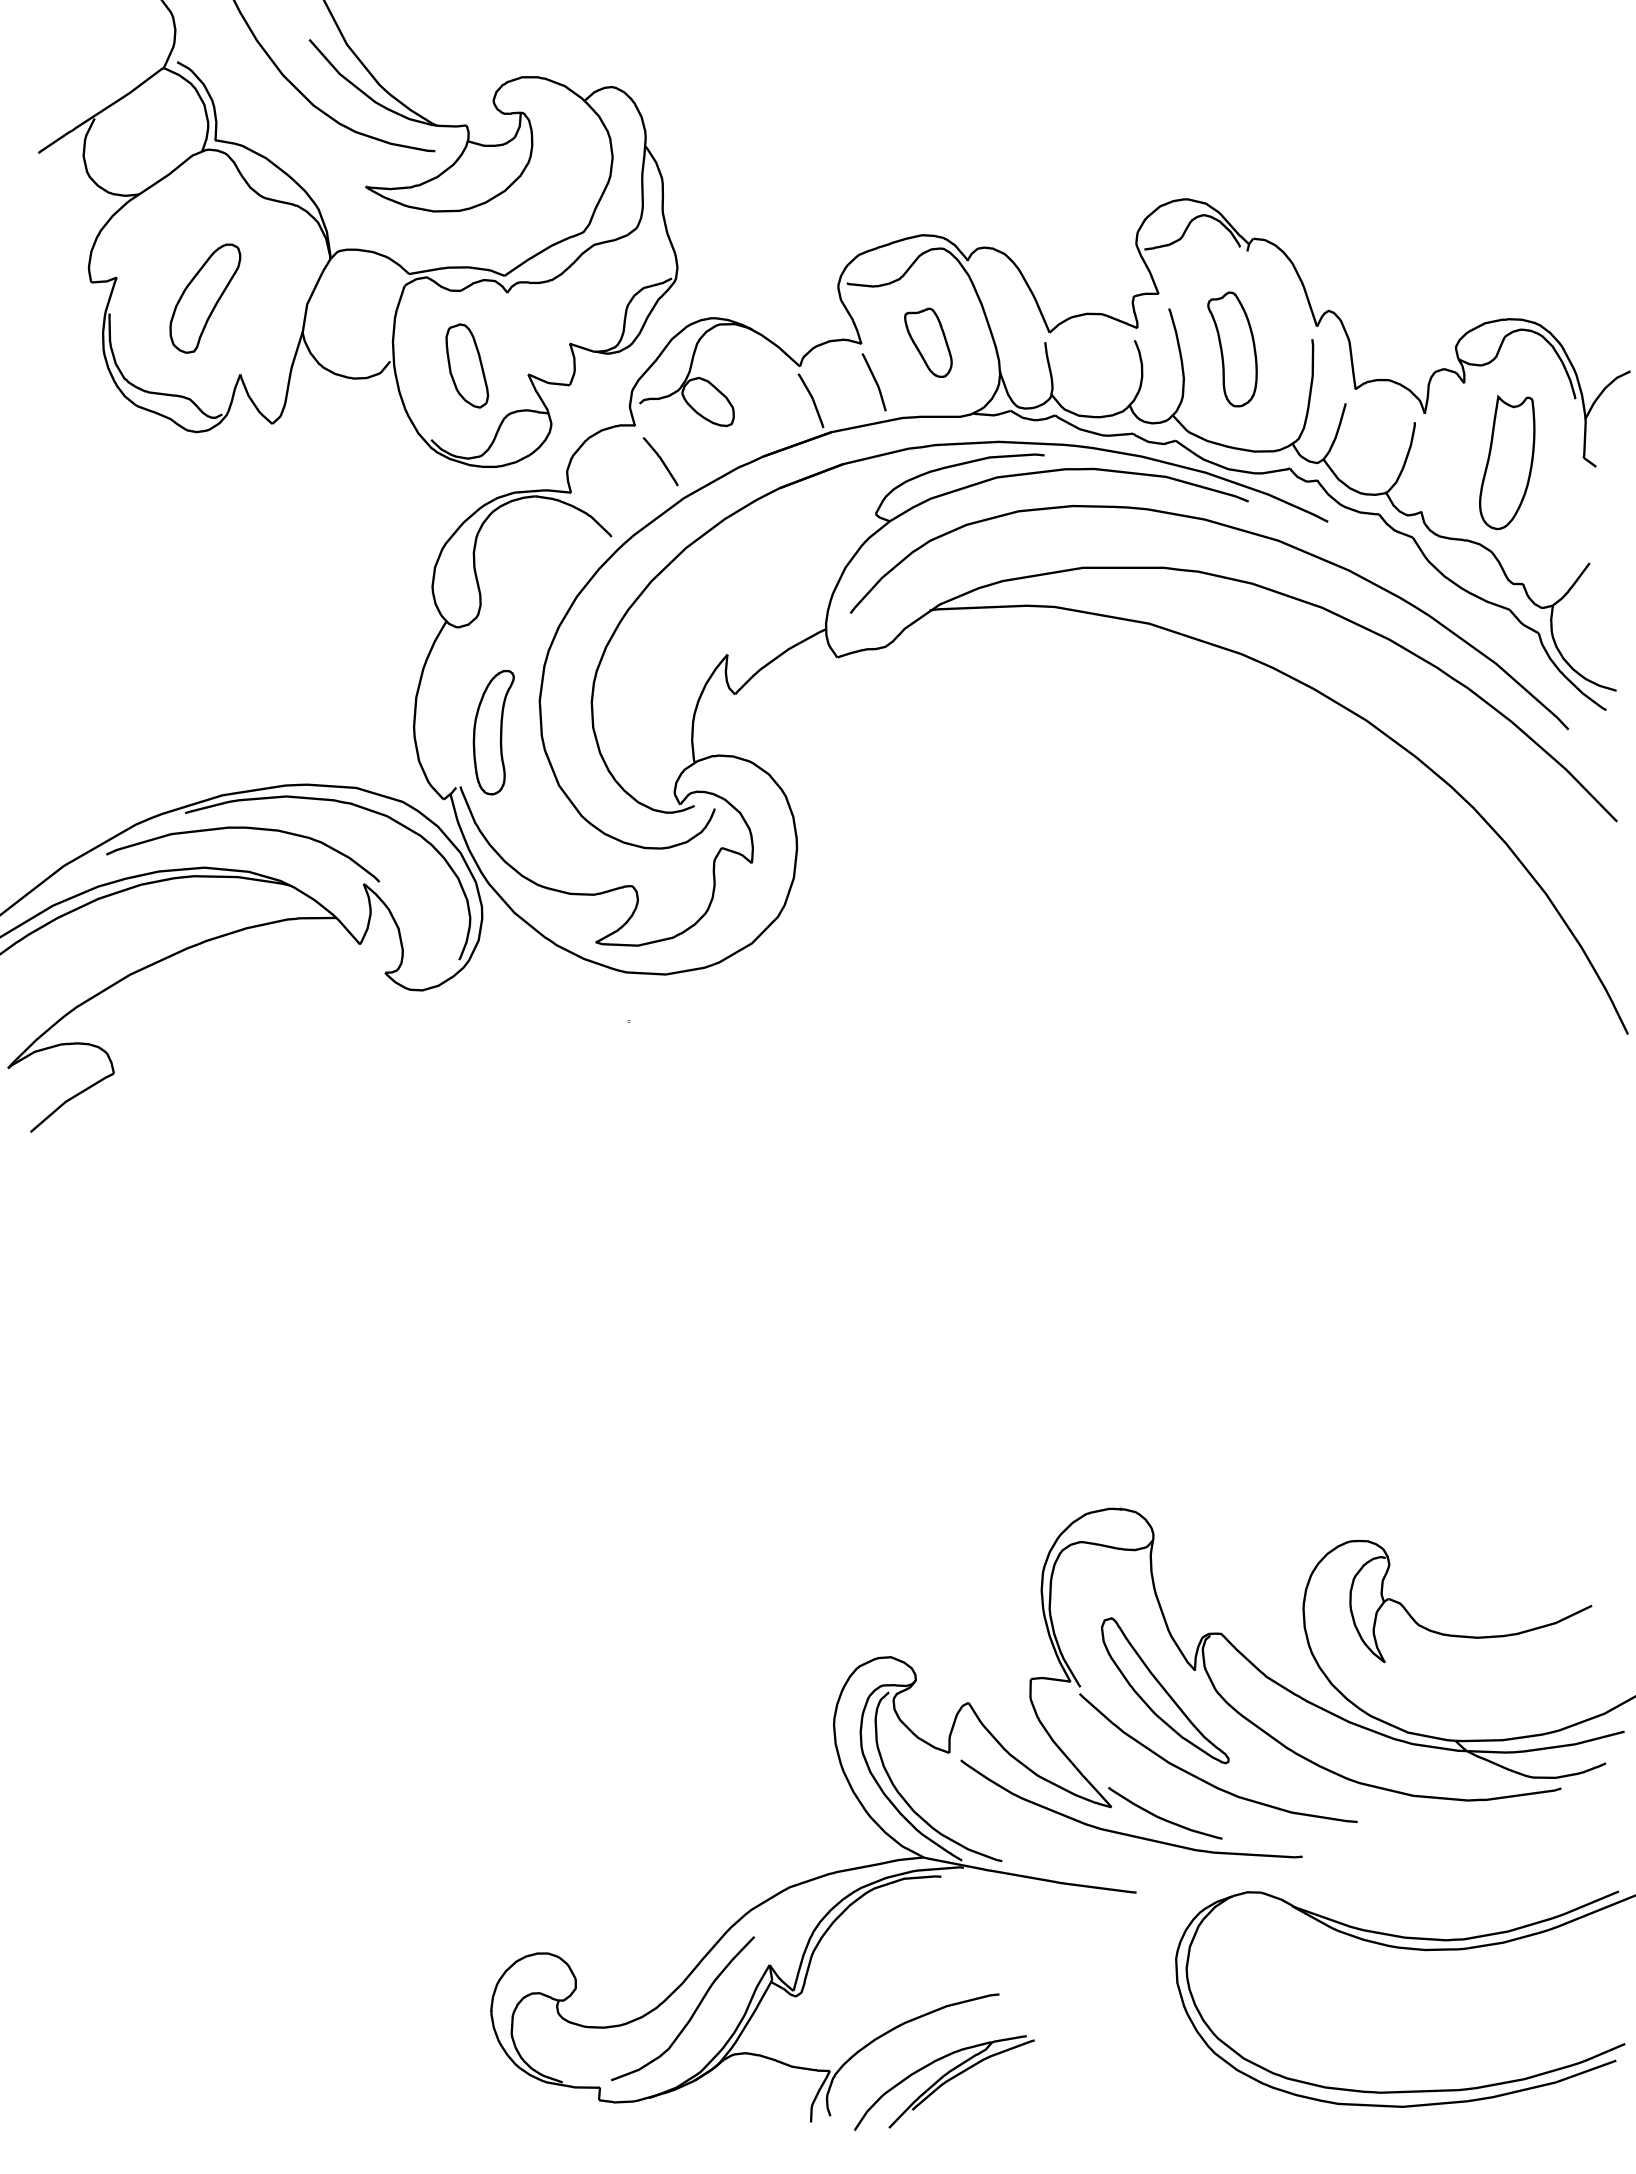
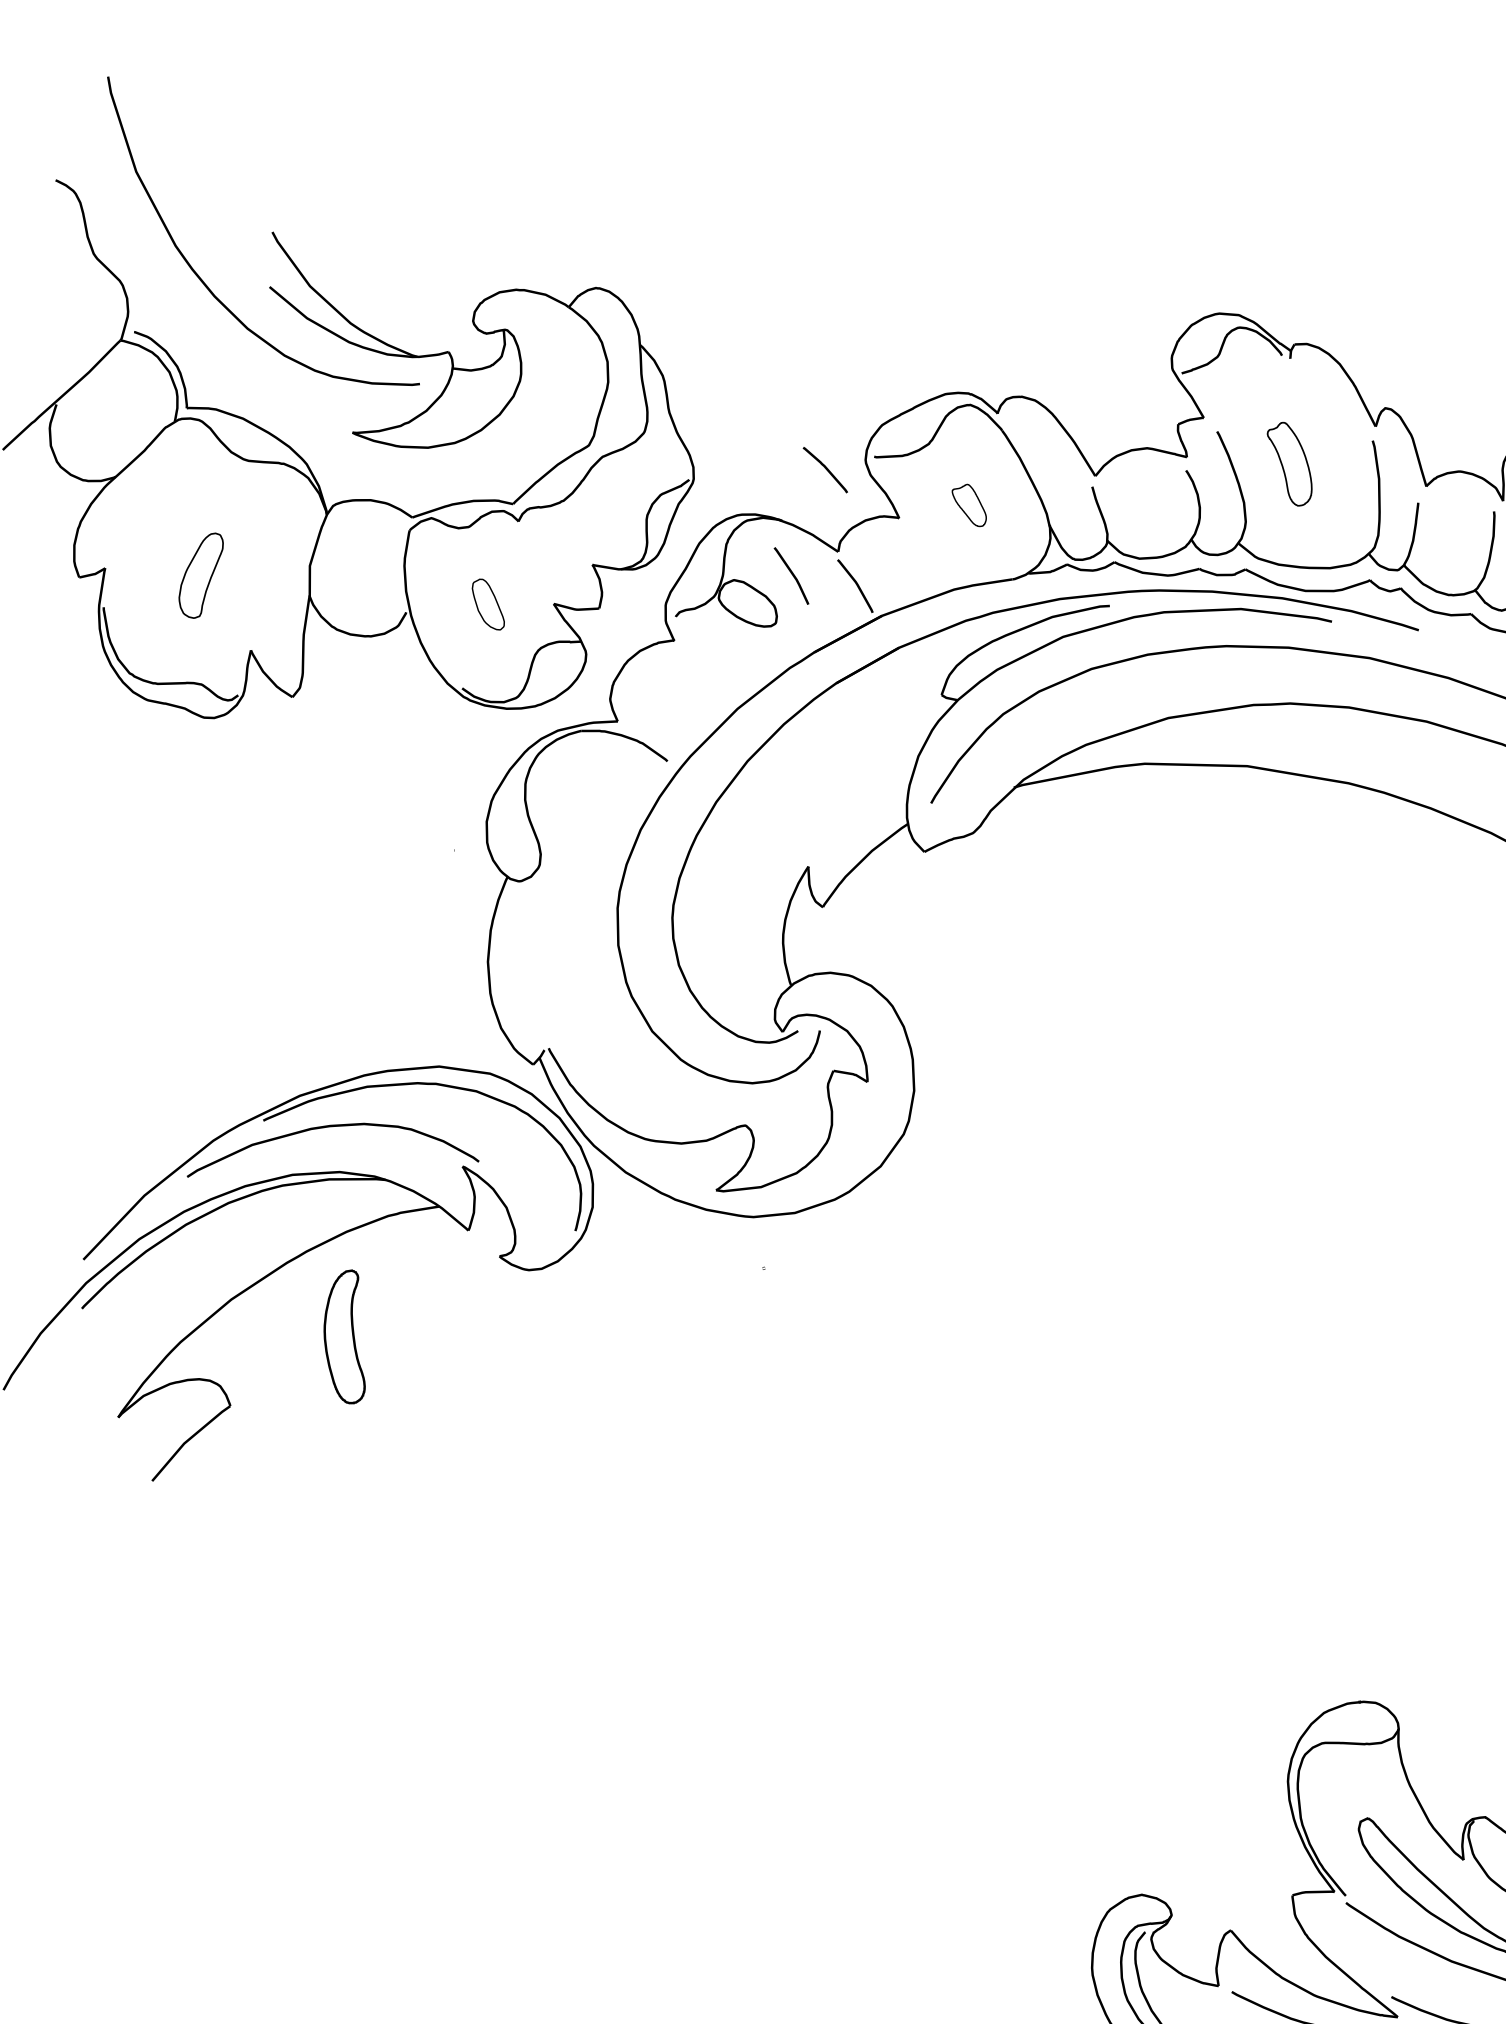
part: (205, 298) -> (201, 576), size x0.7
part: (928, 342) -> (969, 505), size x0.6
part: (1232, 349) -> (1290, 464), size x0.7
part: (467, 365) -> (488, 604), size x0.6
curve: (874, 381) -> (791, 575), moved
curve: (660, 460) -> (825, 468), moved
part: (493, 732) -> (345, 1337), moved

